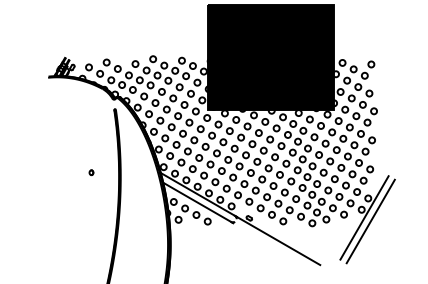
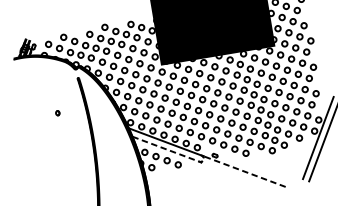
part: (91, 172) -> (57, 113), moved
line: (197, 202) -> (166, 149), solid -> dashed
line: (278, 240) -> (244, 171), solid -> dashed

